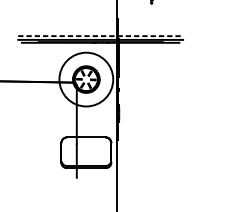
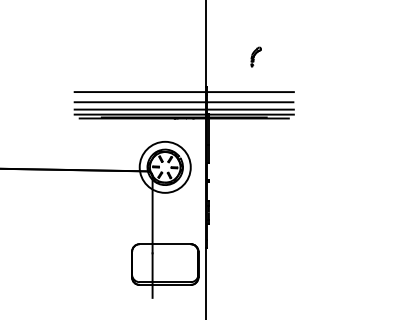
line: (100, 23) -> (183, 92), added
line: (100, 30) -> (183, 102), added
line: (100, 36) -> (184, 109), dashed -> solid
circle: (85, 78) -> (164, 166), size x0.71

